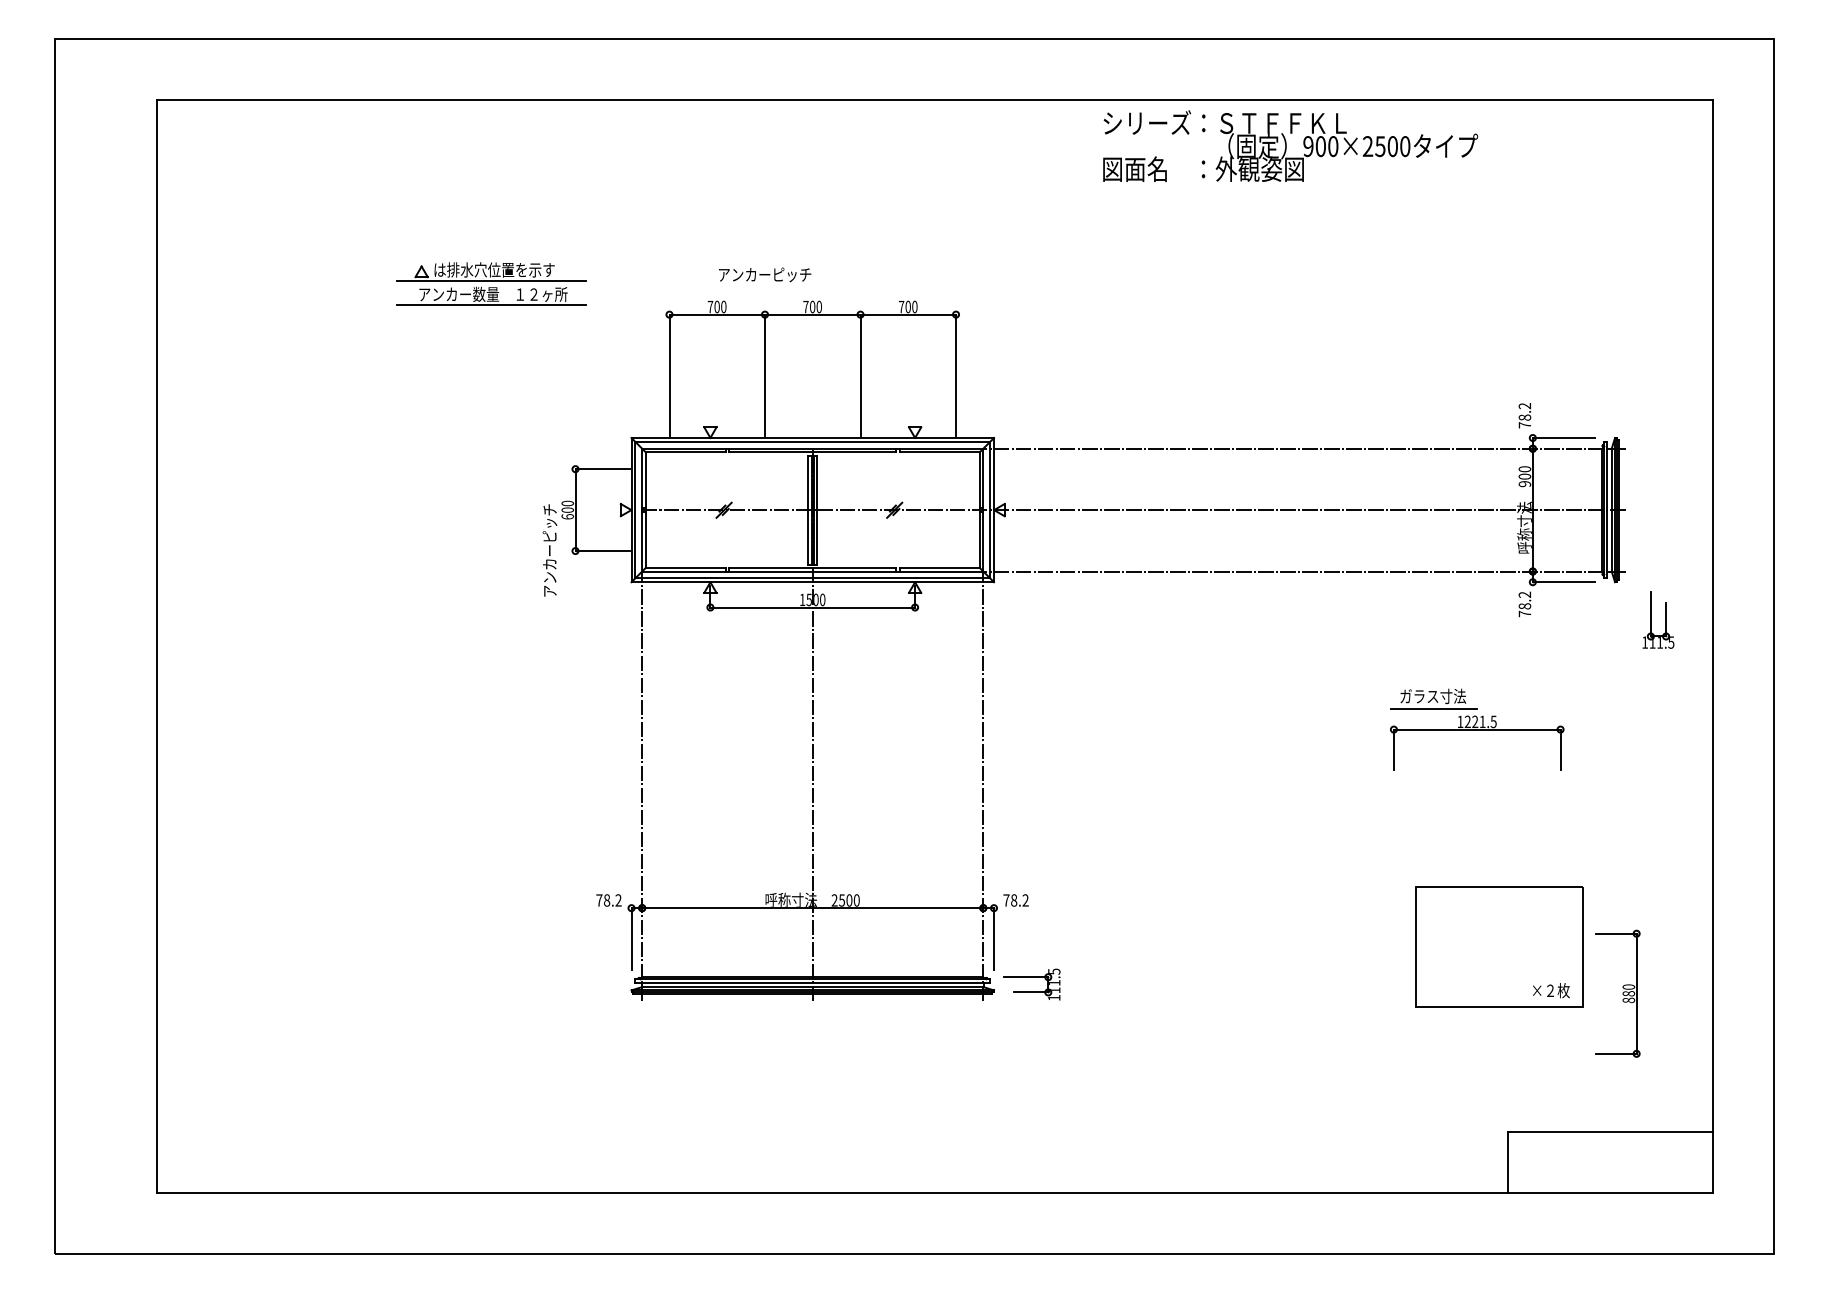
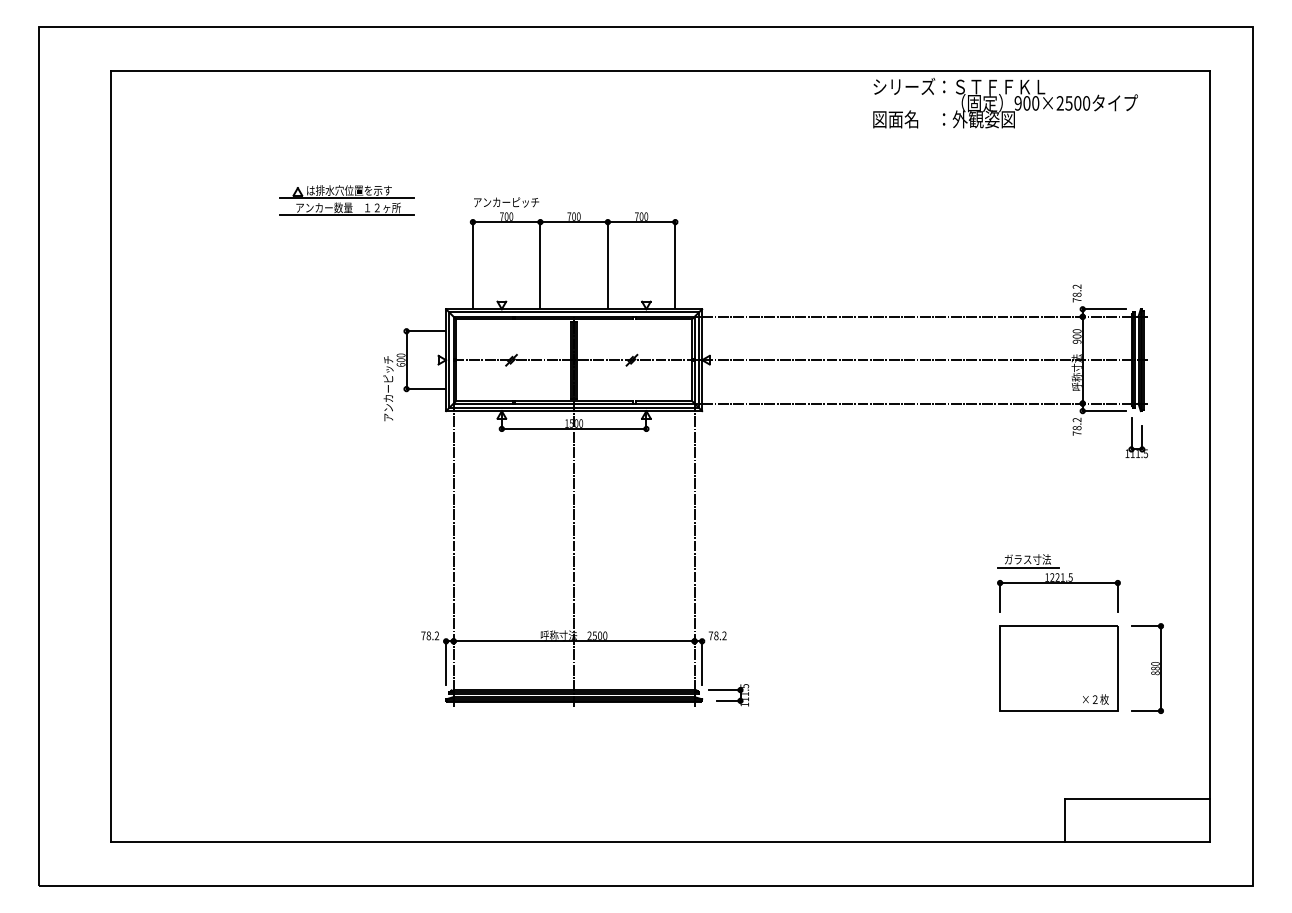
text: (1290, 145) -> (1005, 102), moved
text: (765, 274) -> (506, 202), moved
part: (1651, 619) -> (1131, 437), moved
part: (1477, 729) -> (1059, 582), moved
part: (1617, 993) -> (1147, 668), moved

